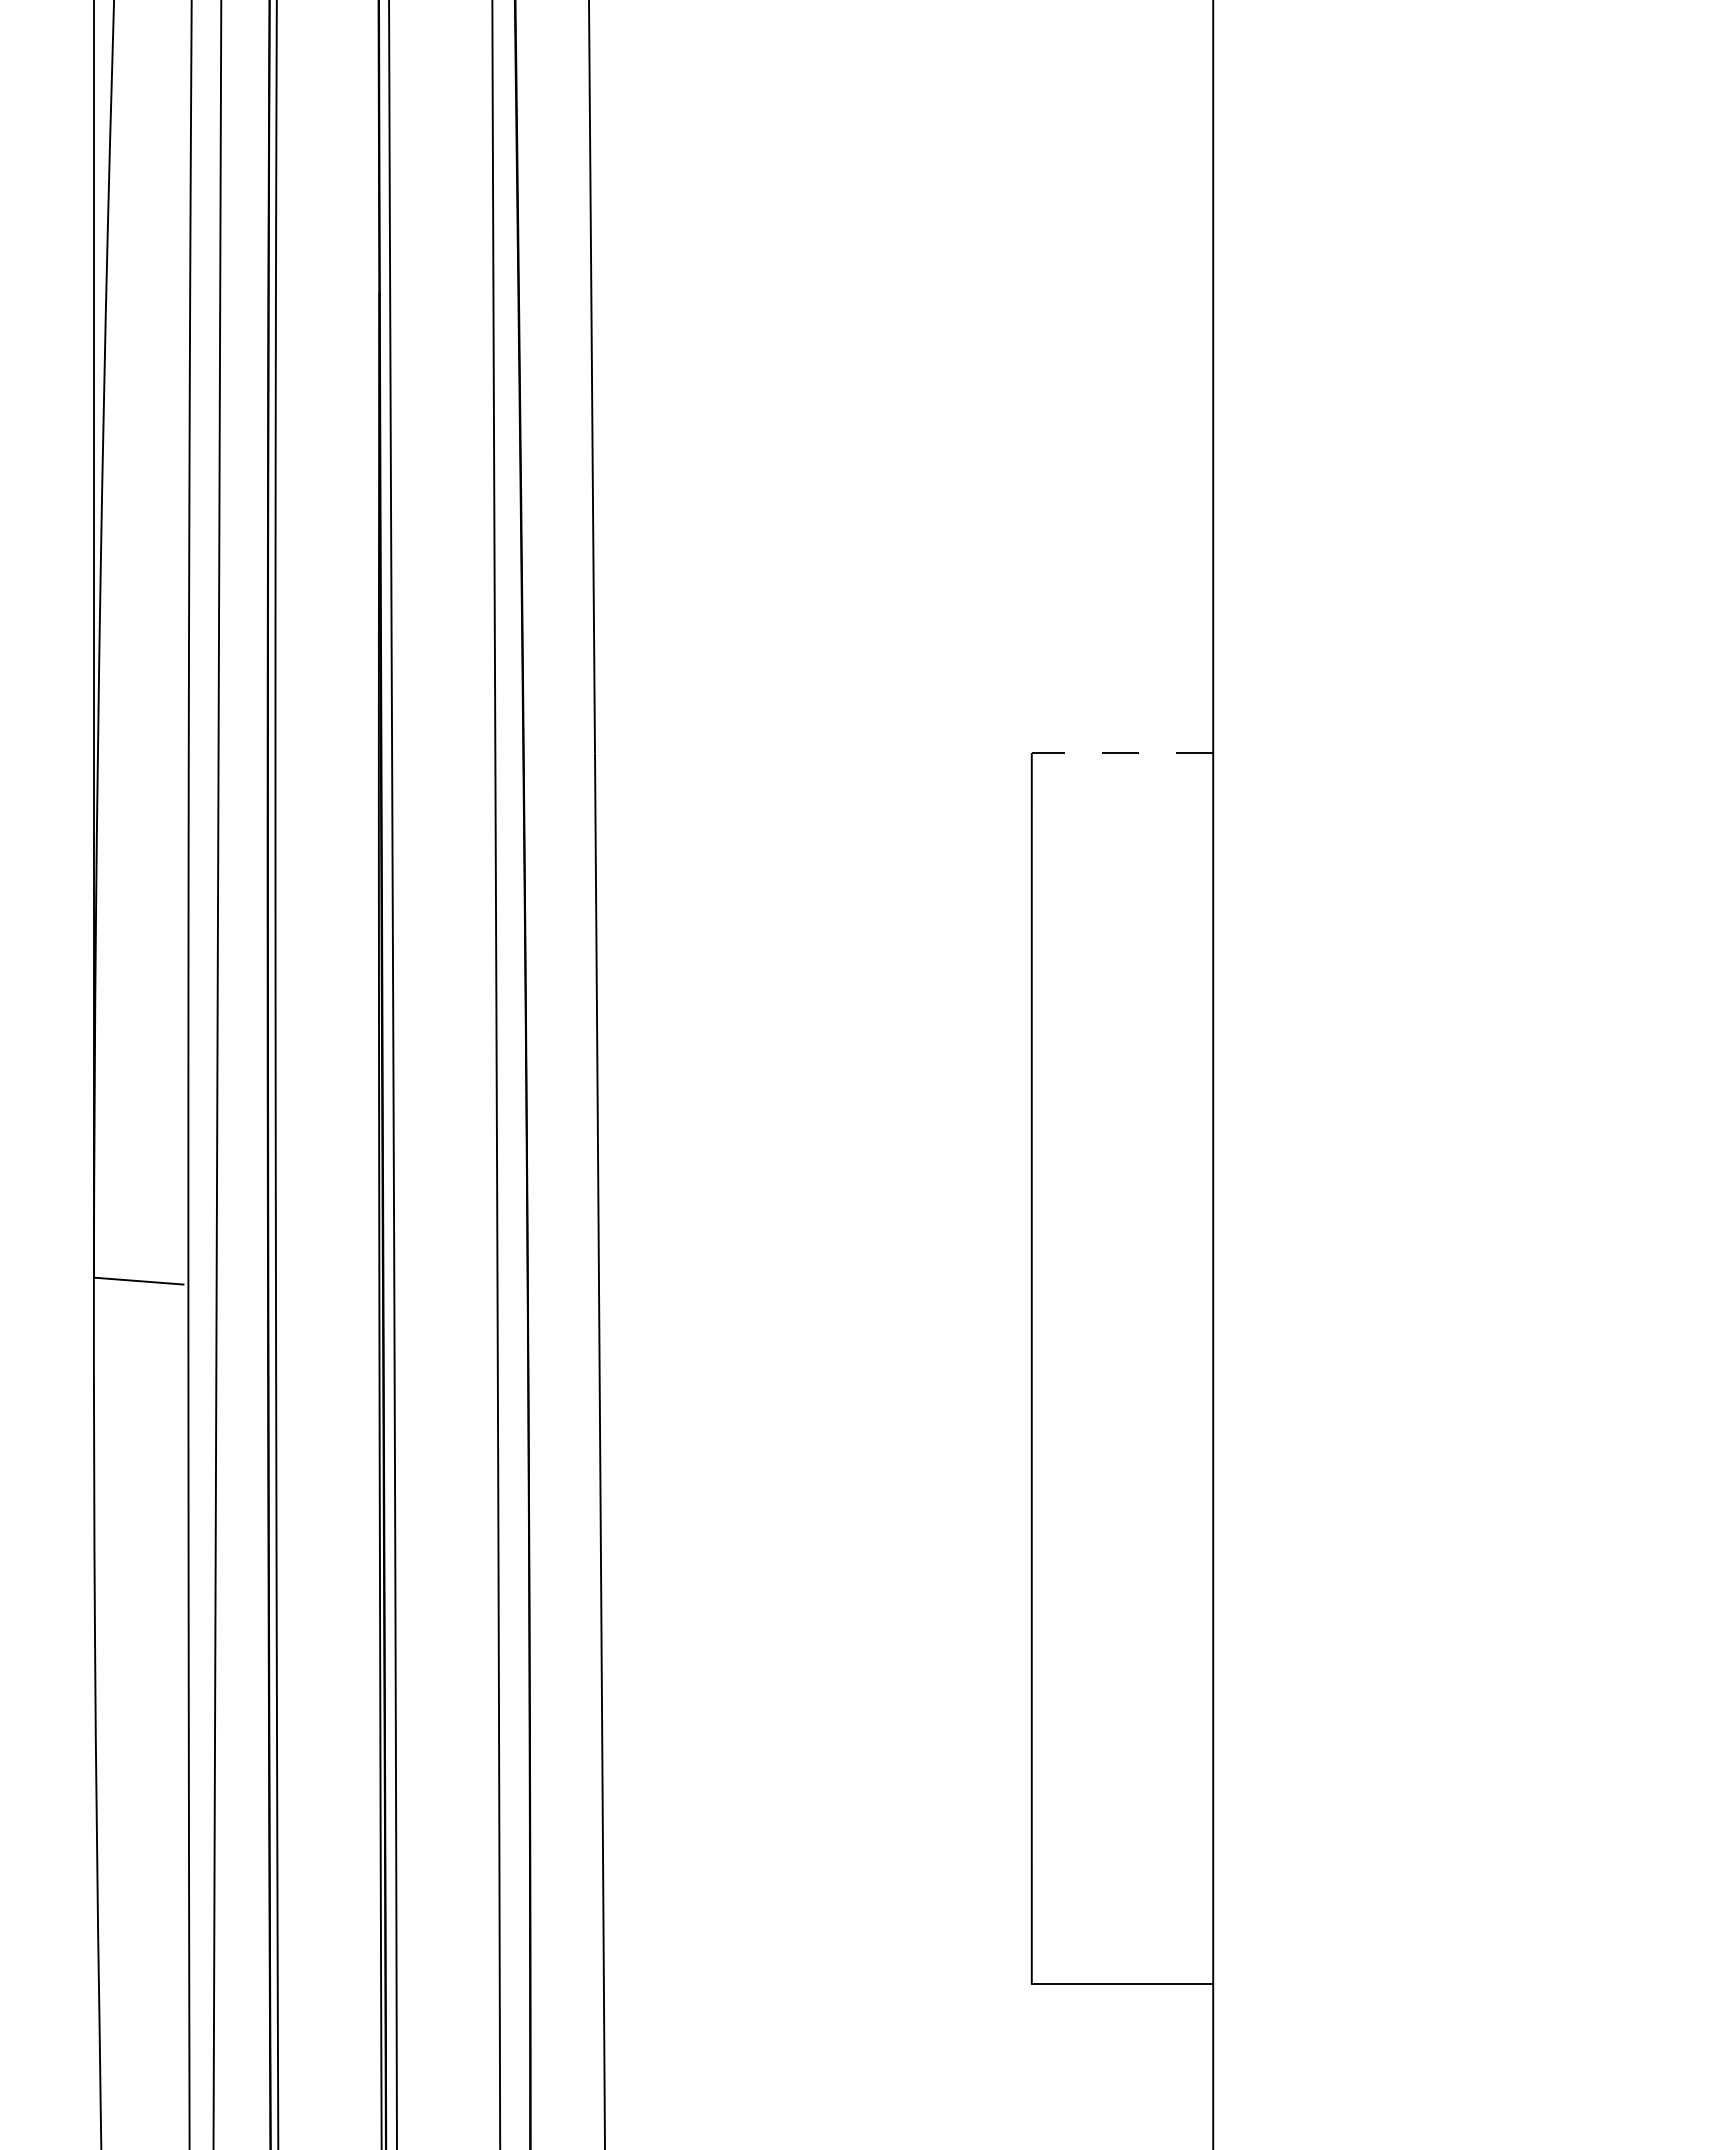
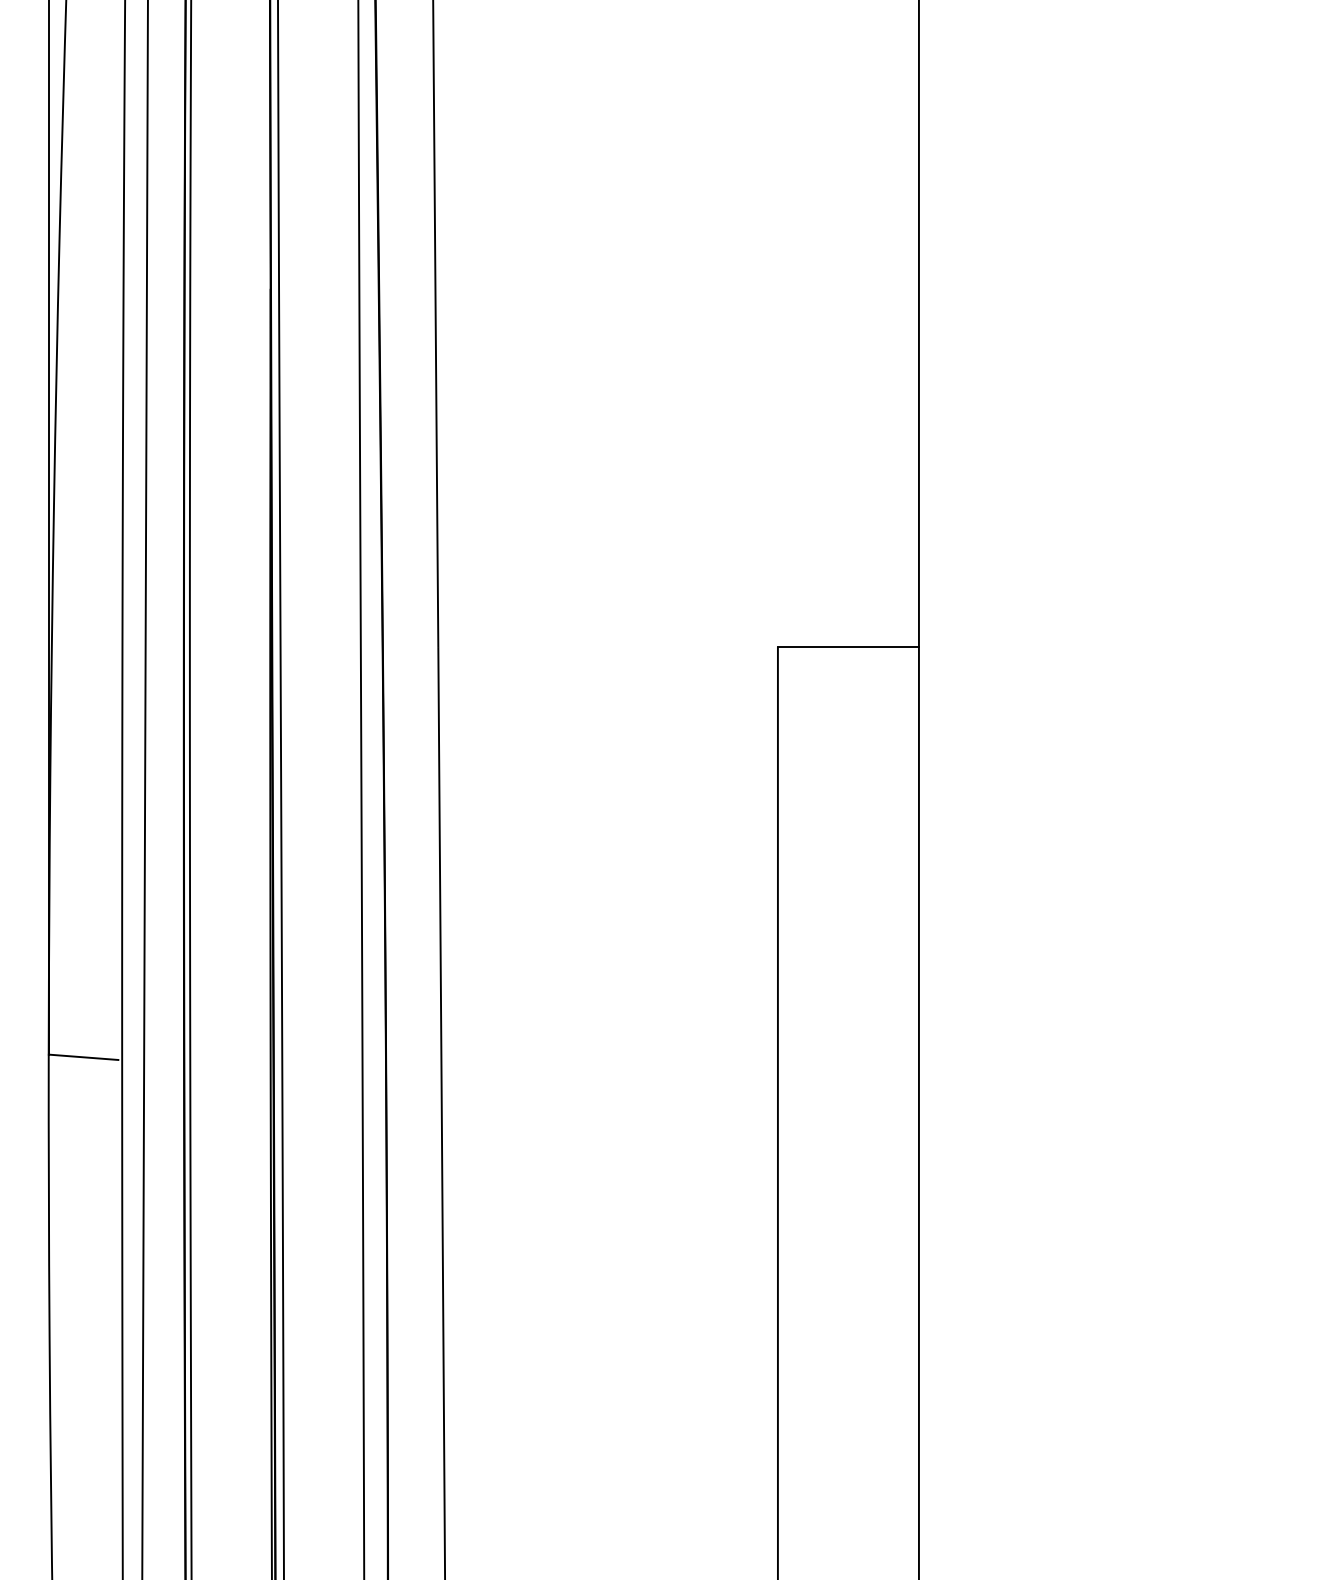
line: (1122, 753) -> (848, 647), dashed -> solid

